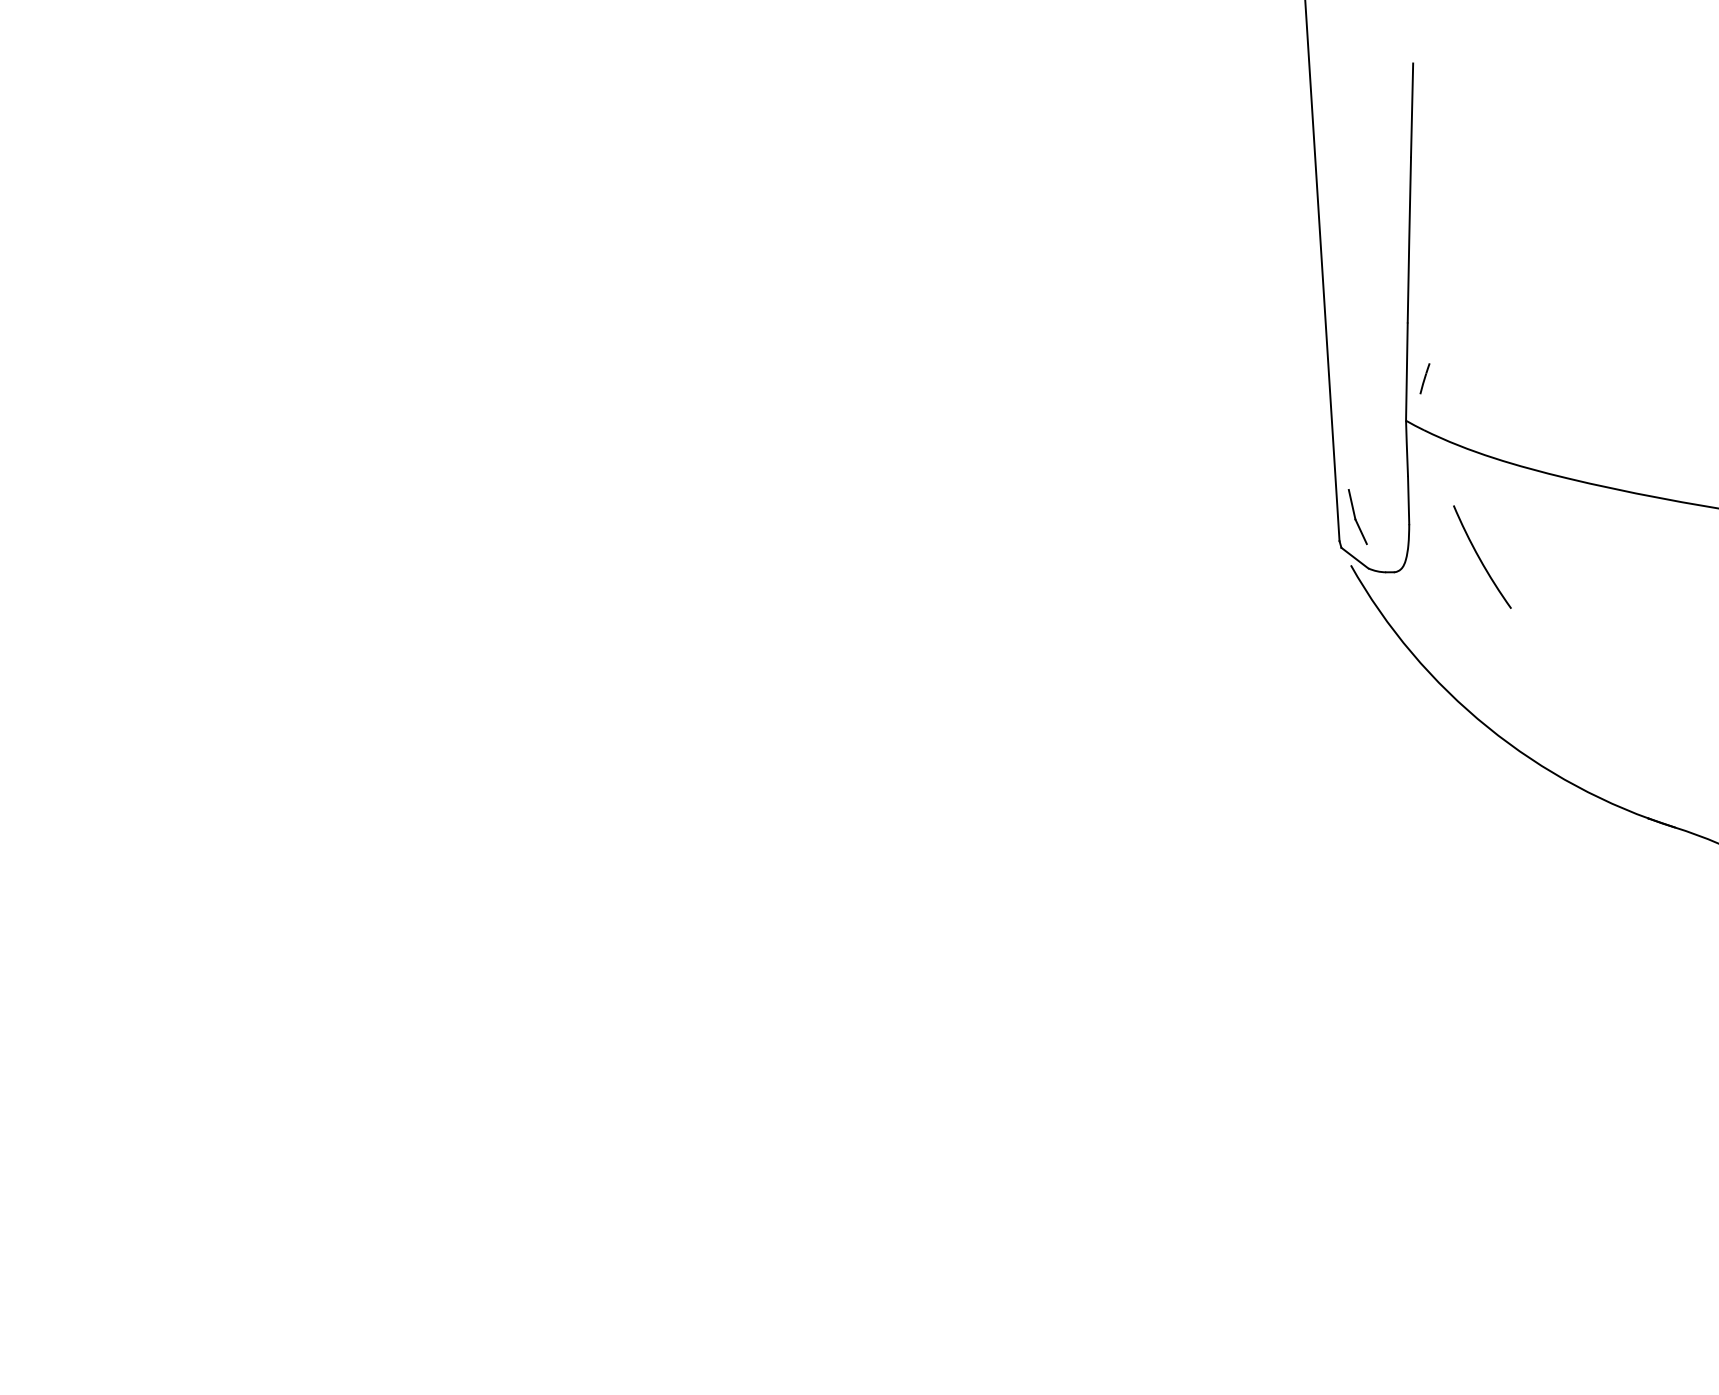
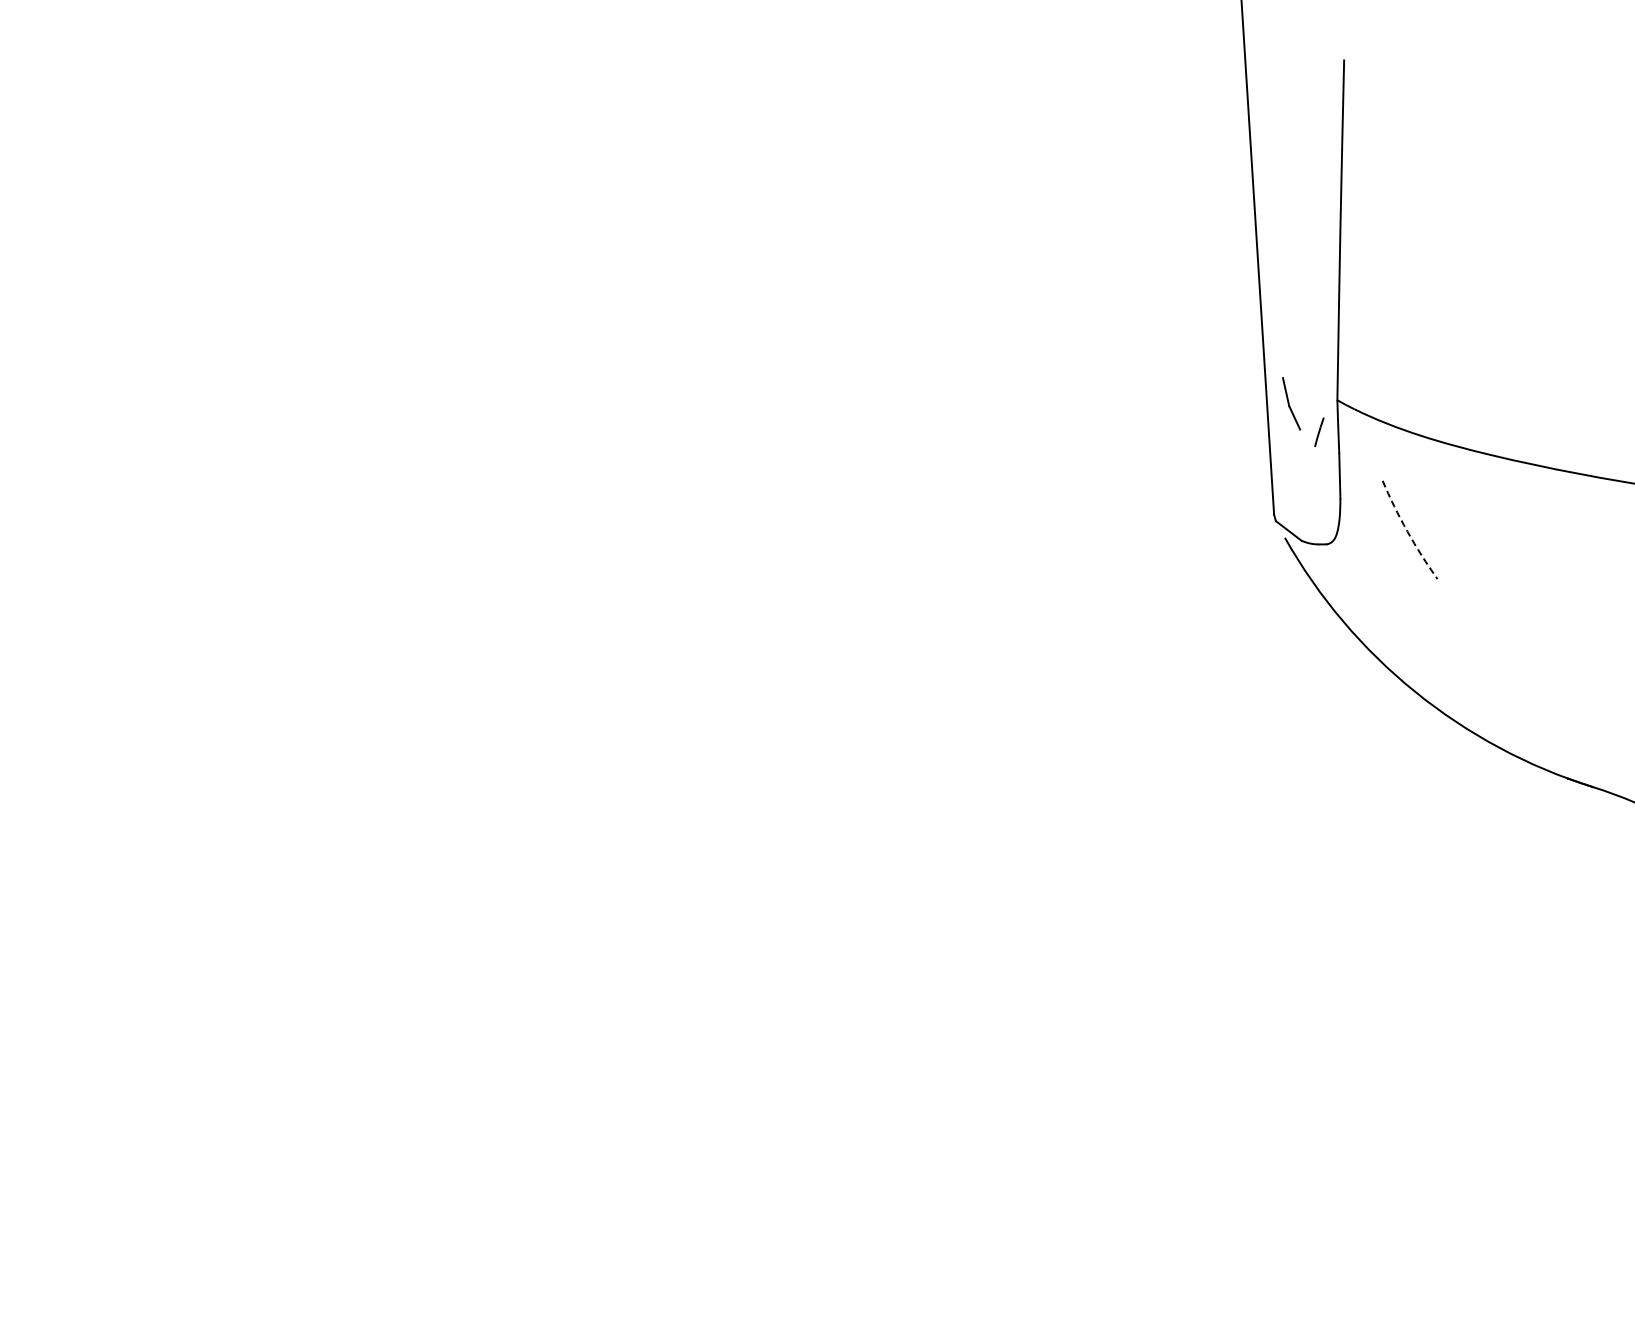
line: (1425, 378) -> (1319, 432), moved
part: (1357, 516) -> (1291, 403), moved
arc: (1479, 558) -> (1407, 531), solid -> dashed

